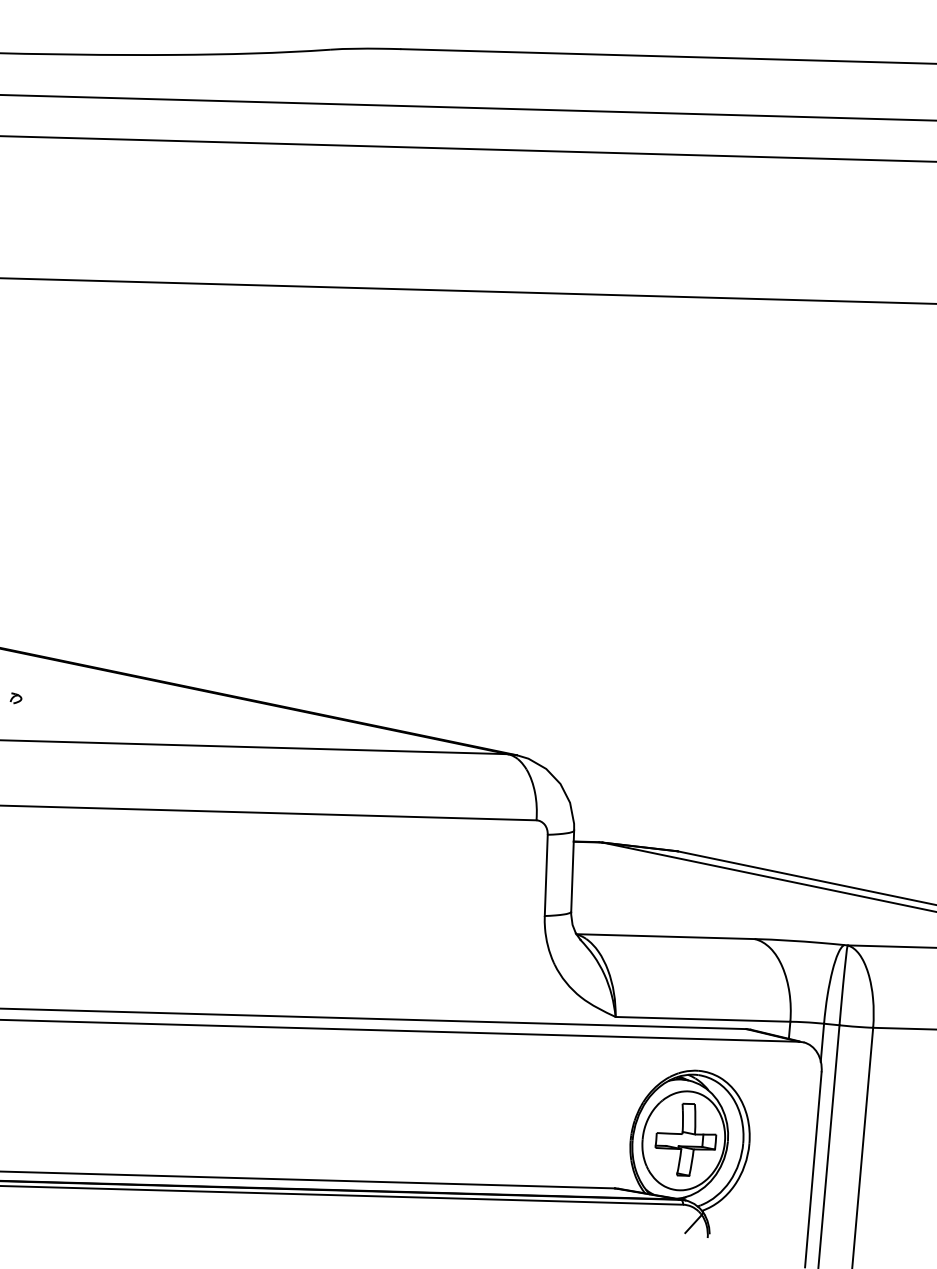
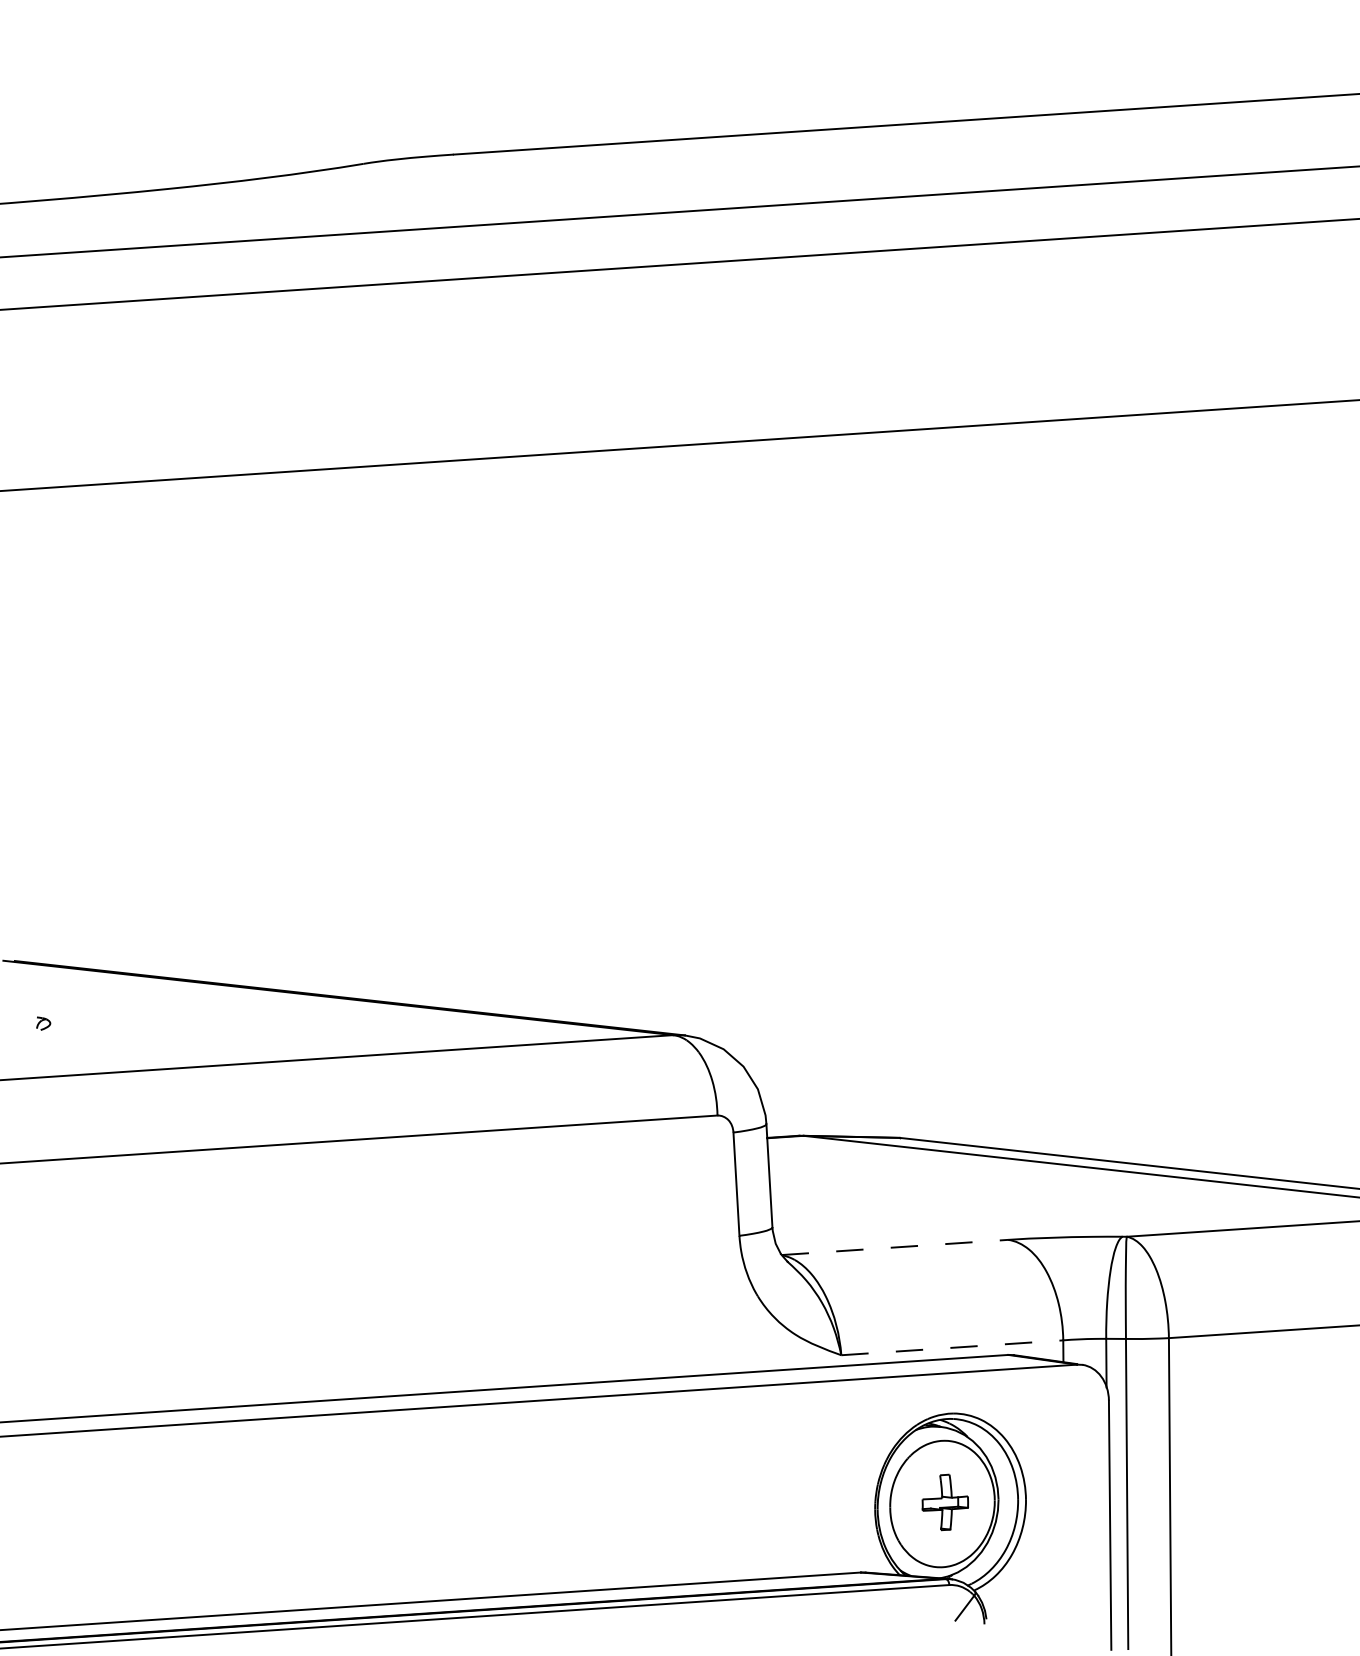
line: (665, 936) -> (895, 1247), solid -> dashed
line: (703, 1019) -> (952, 1347), solid -> dashed
part: (686, 1139) -> (945, 1502), size x0.6

